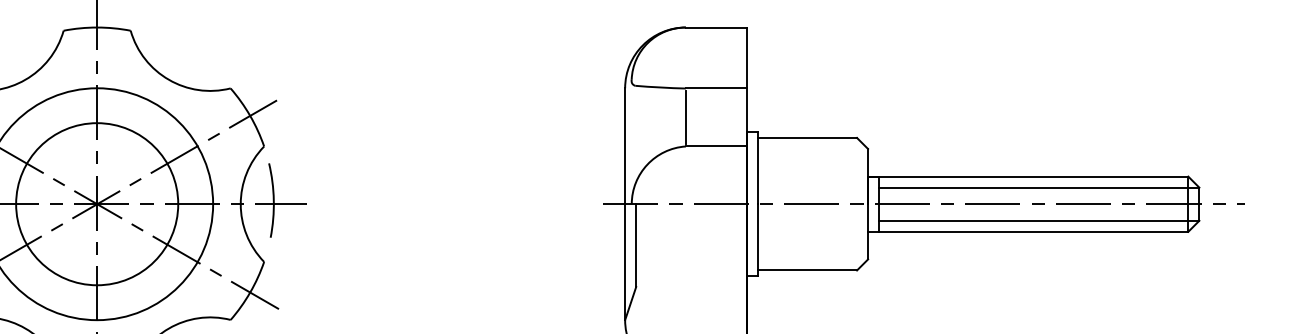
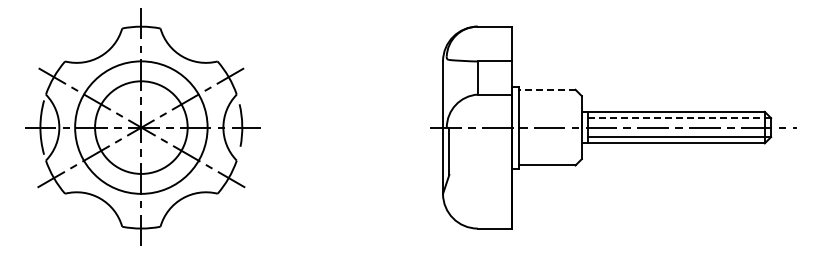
line: (806, 137) -> (546, 89), solid -> dashed
line: (1039, 188) -> (679, 118), solid -> dashed

